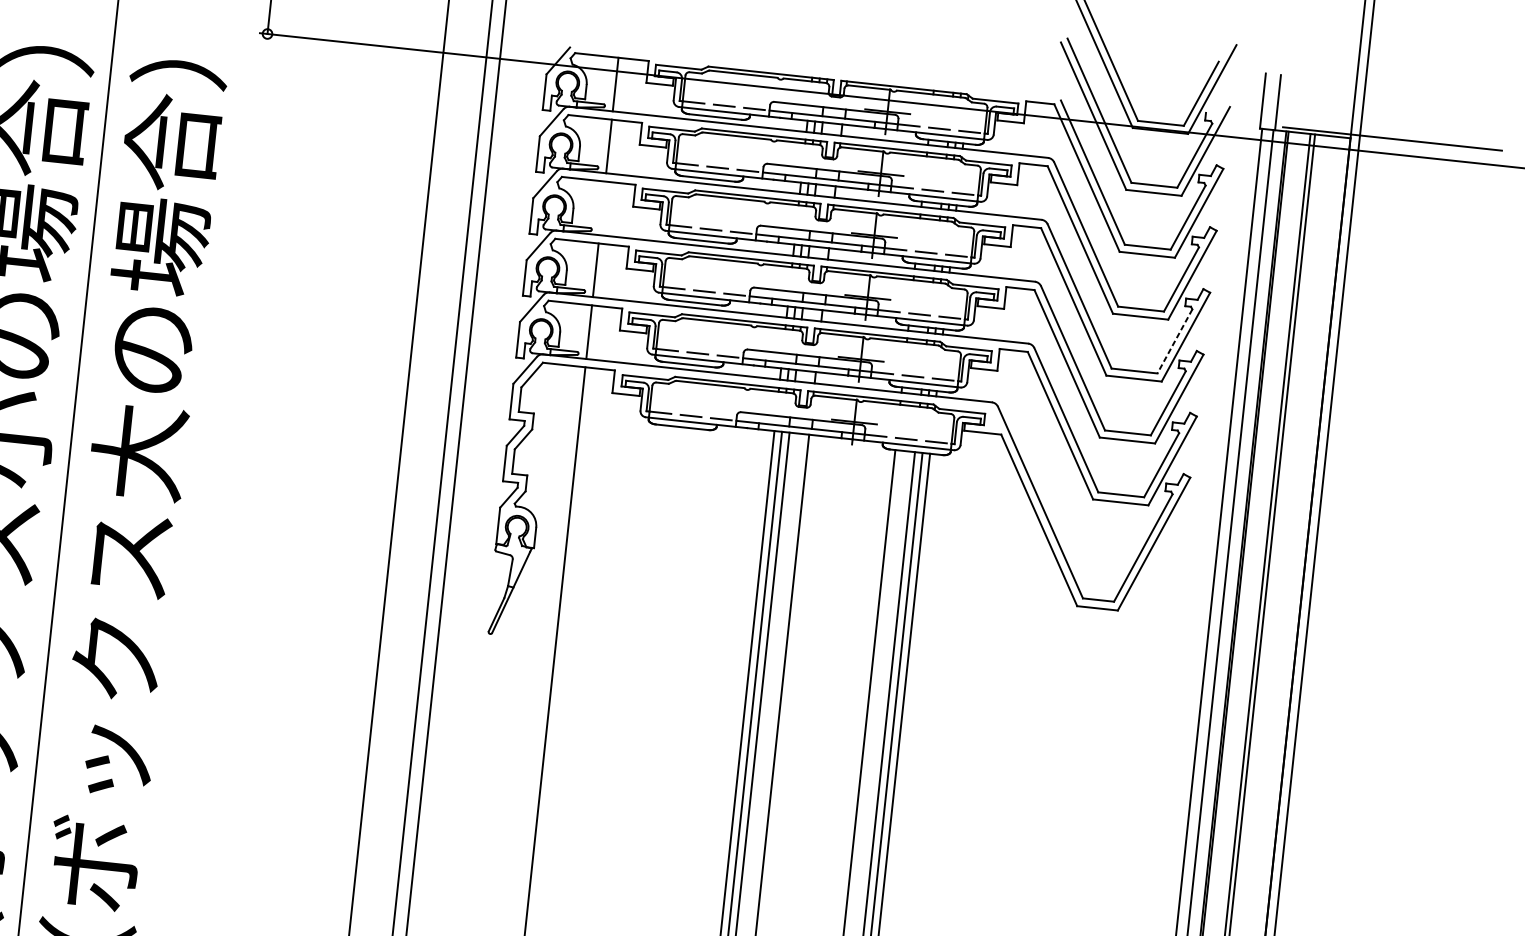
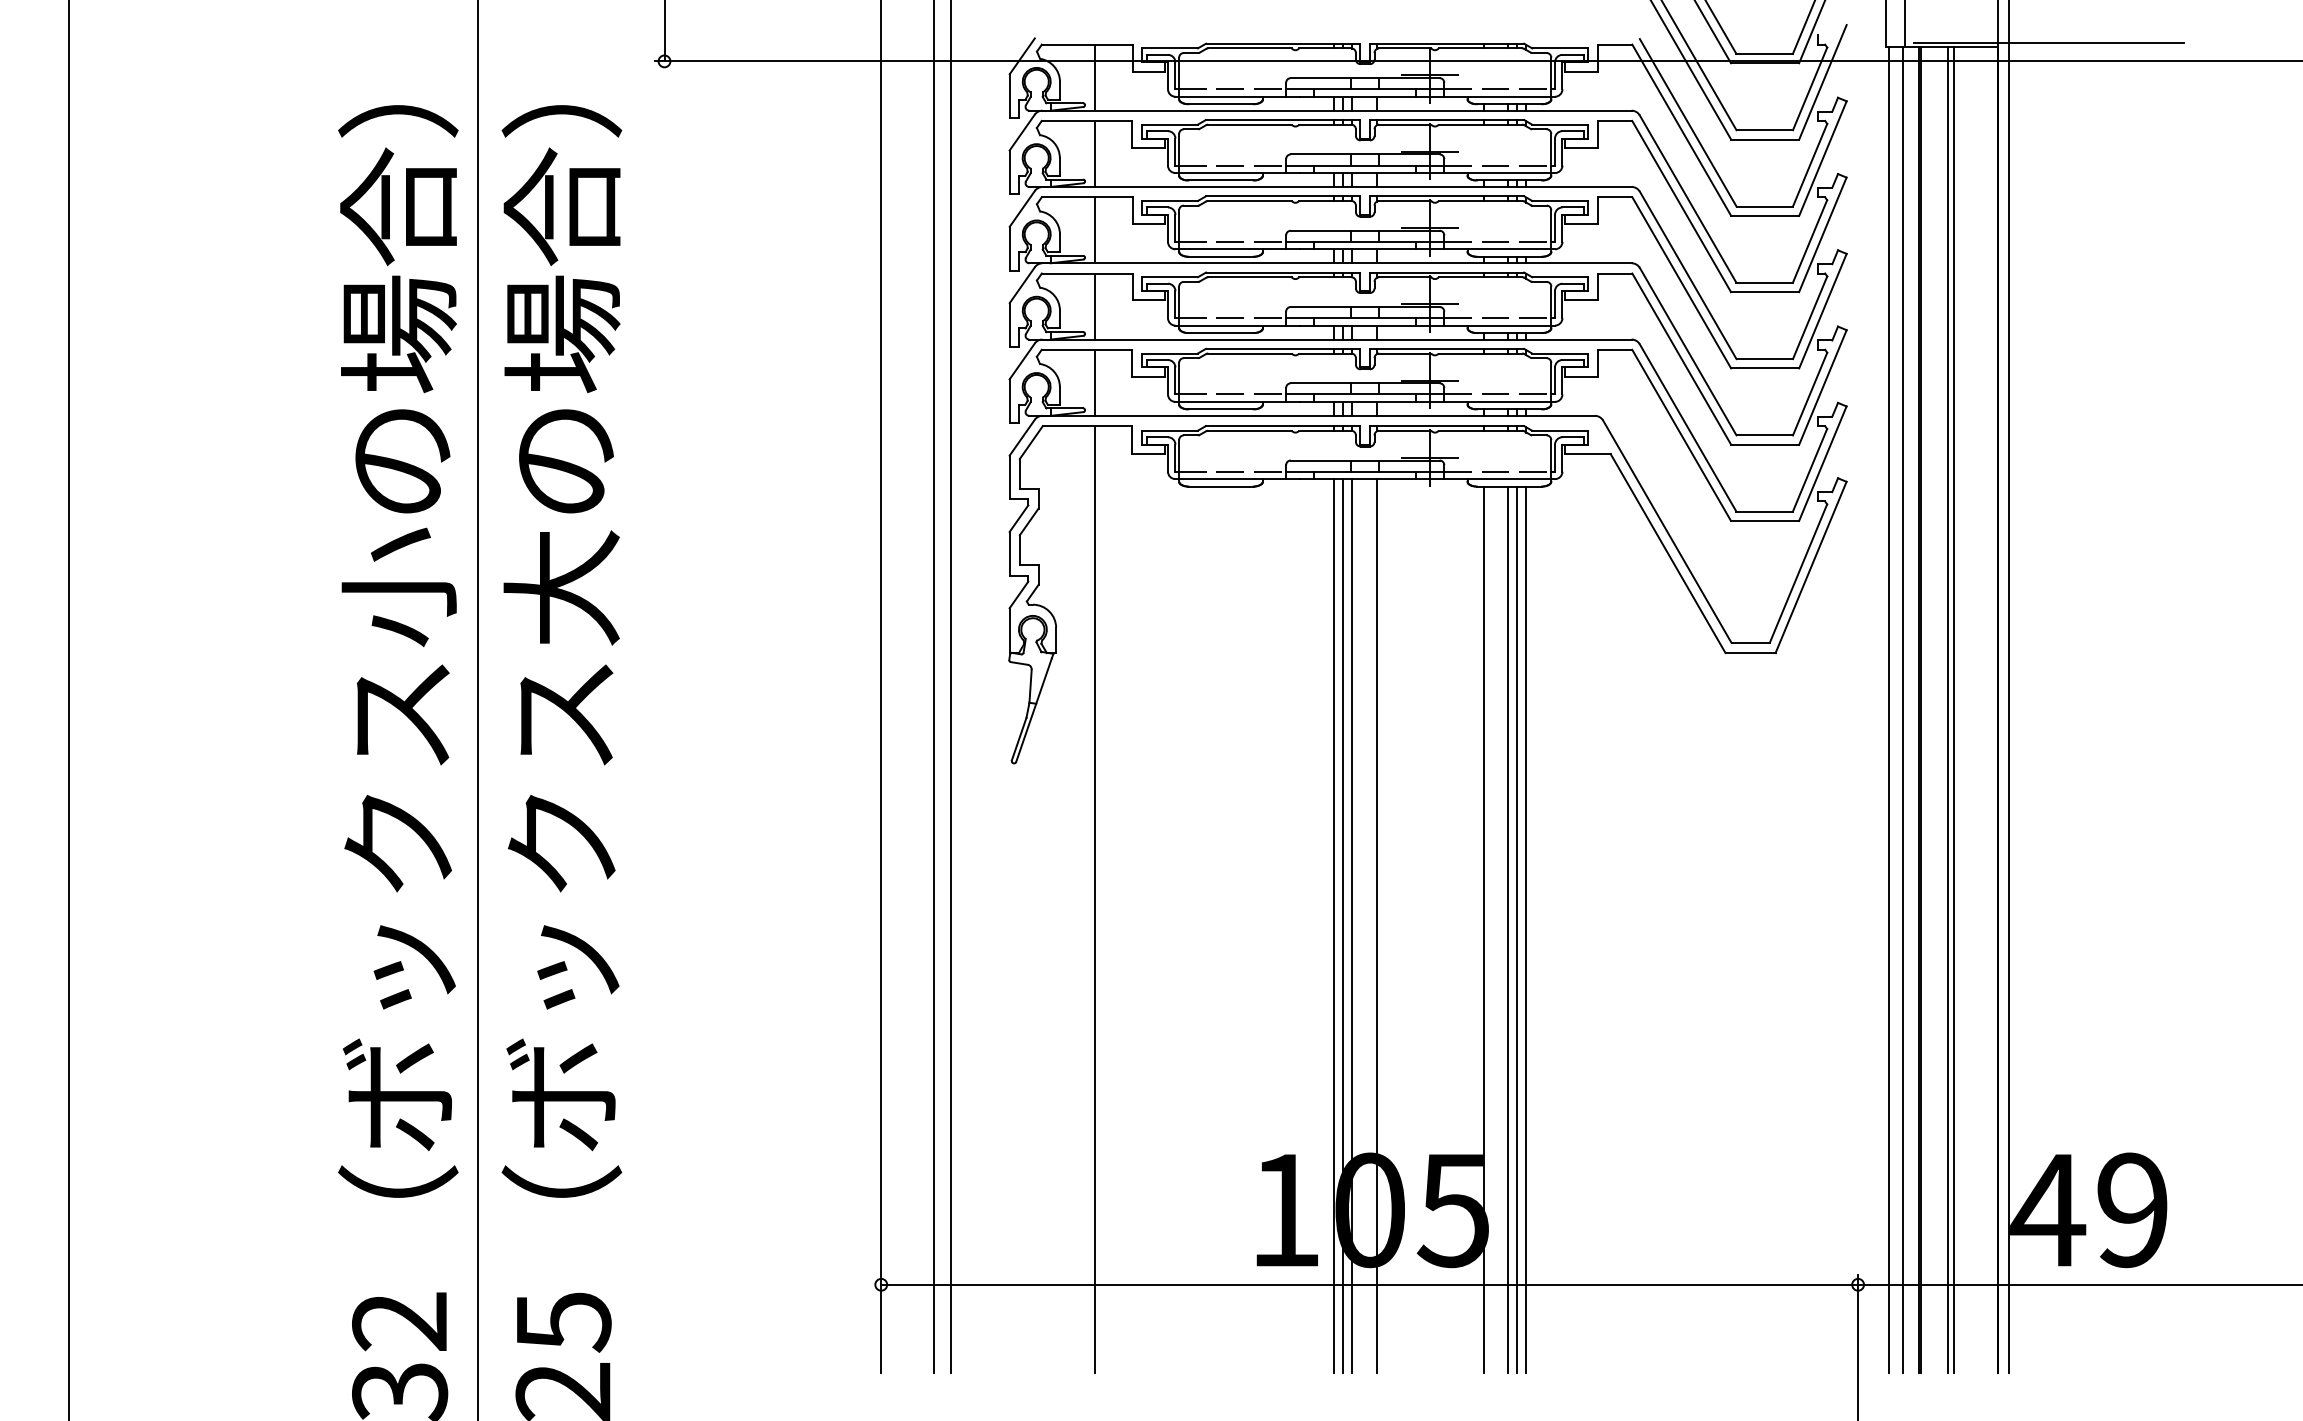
line: (602, 208) -> (1095, 230), added
line: (1175, 341) -> (1810, 317), dashed -> solid

